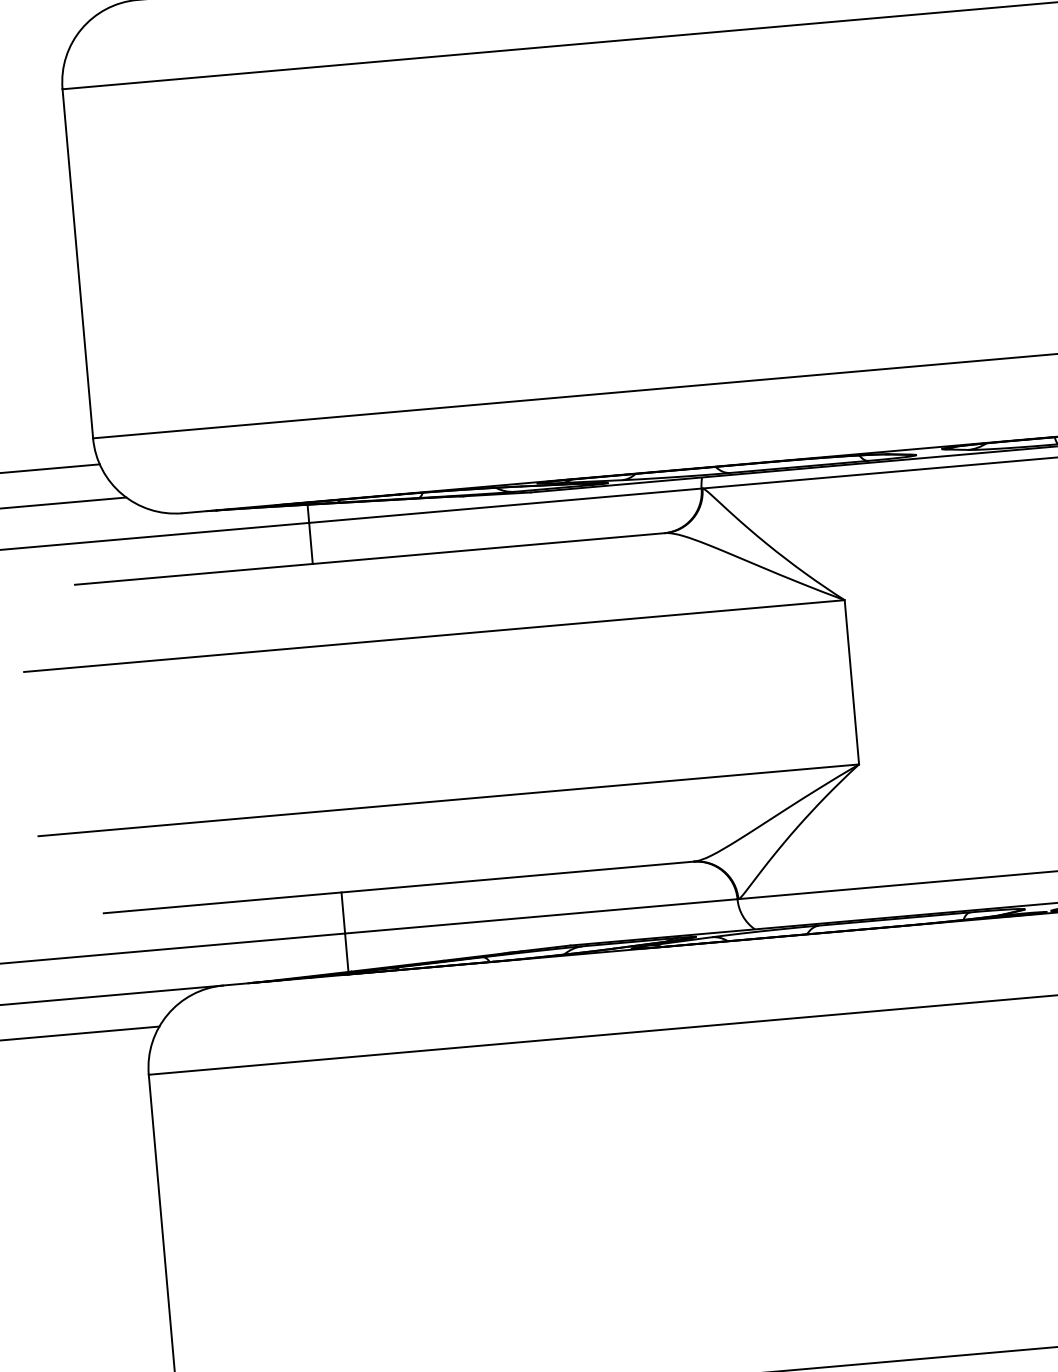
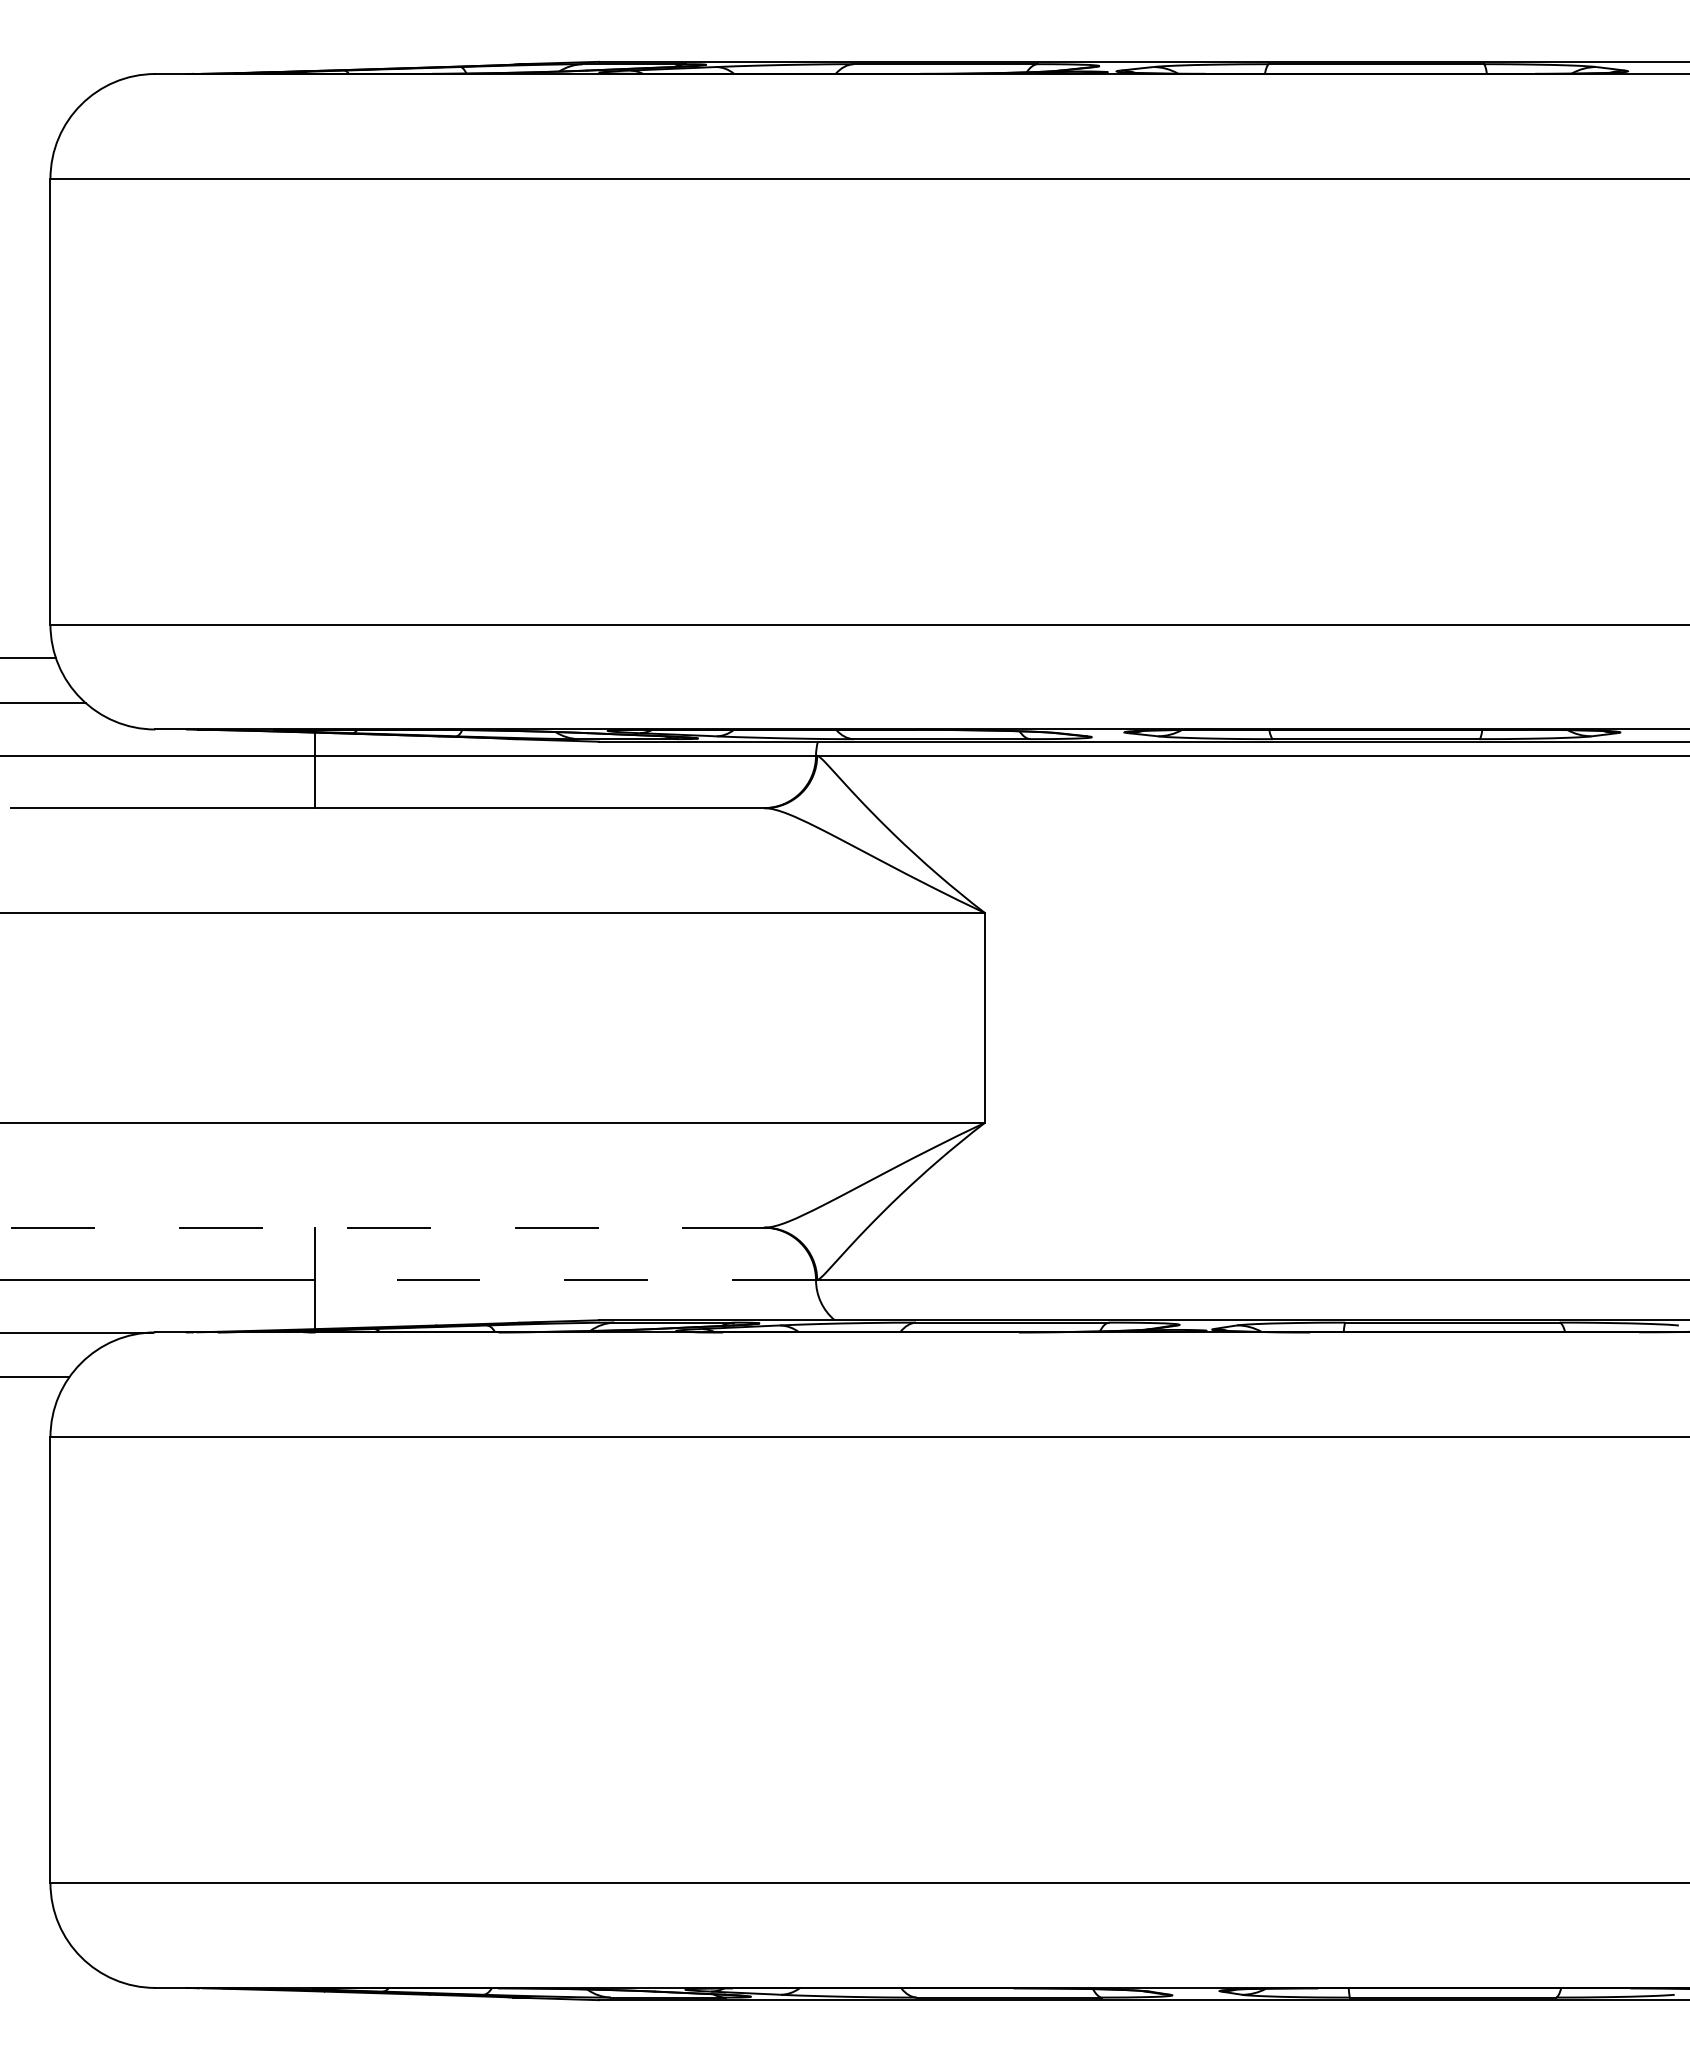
line: (399, 887) -> (388, 1227), solid -> dashed
line: (541, 916) -> (565, 1280), solid -> dashed

